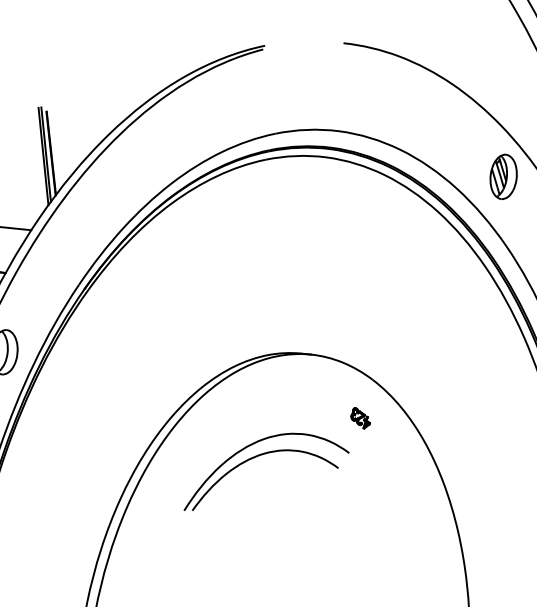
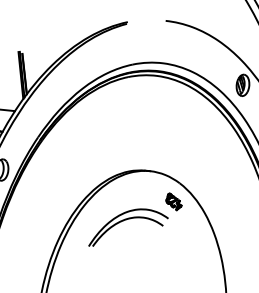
part: (359, 417) -> (173, 201), size x1.67

